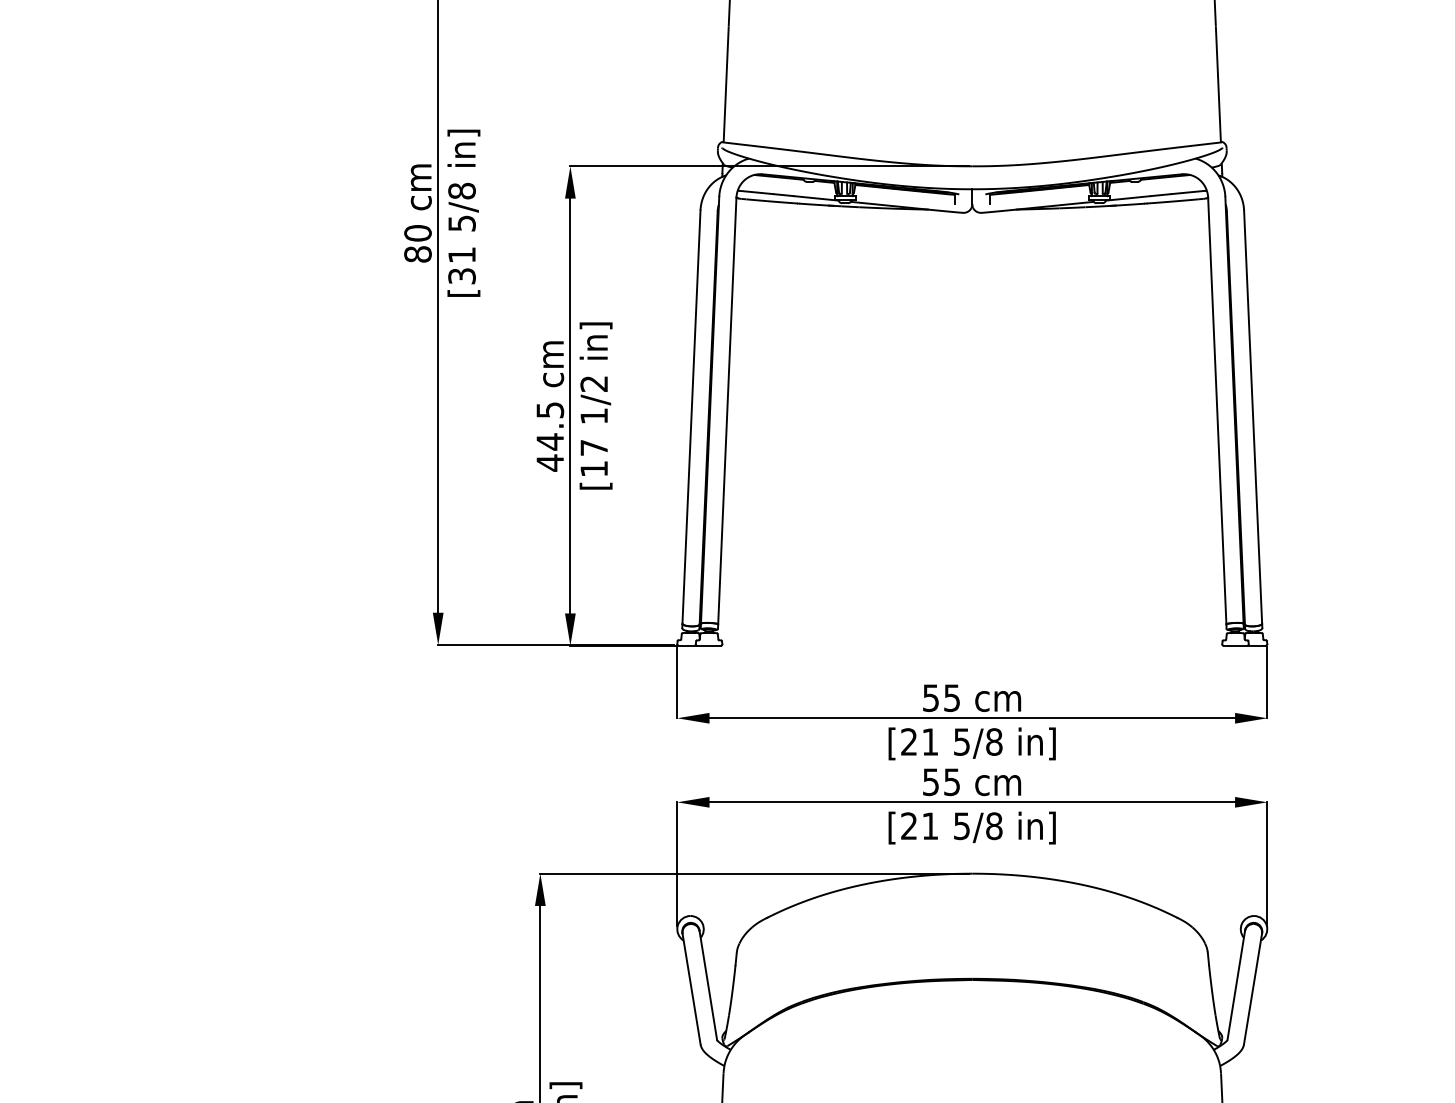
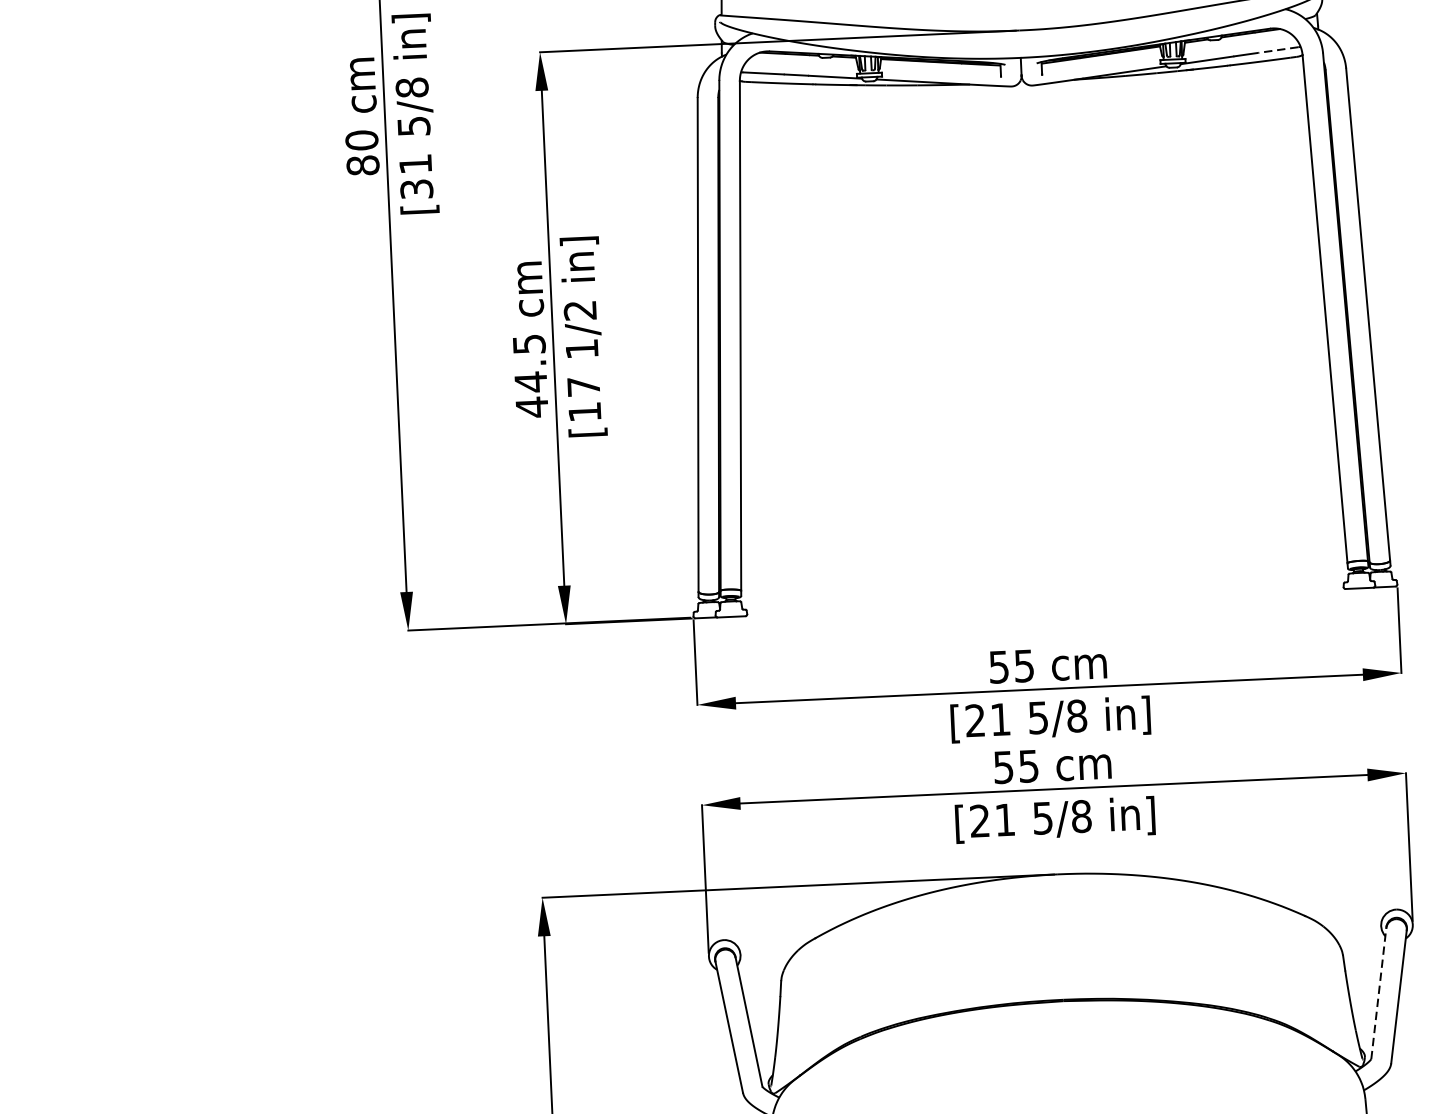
line: (1188, 192) -> (1278, 50), solid -> dashed
line: (1236, 985) -> (1379, 993), solid -> dashed

